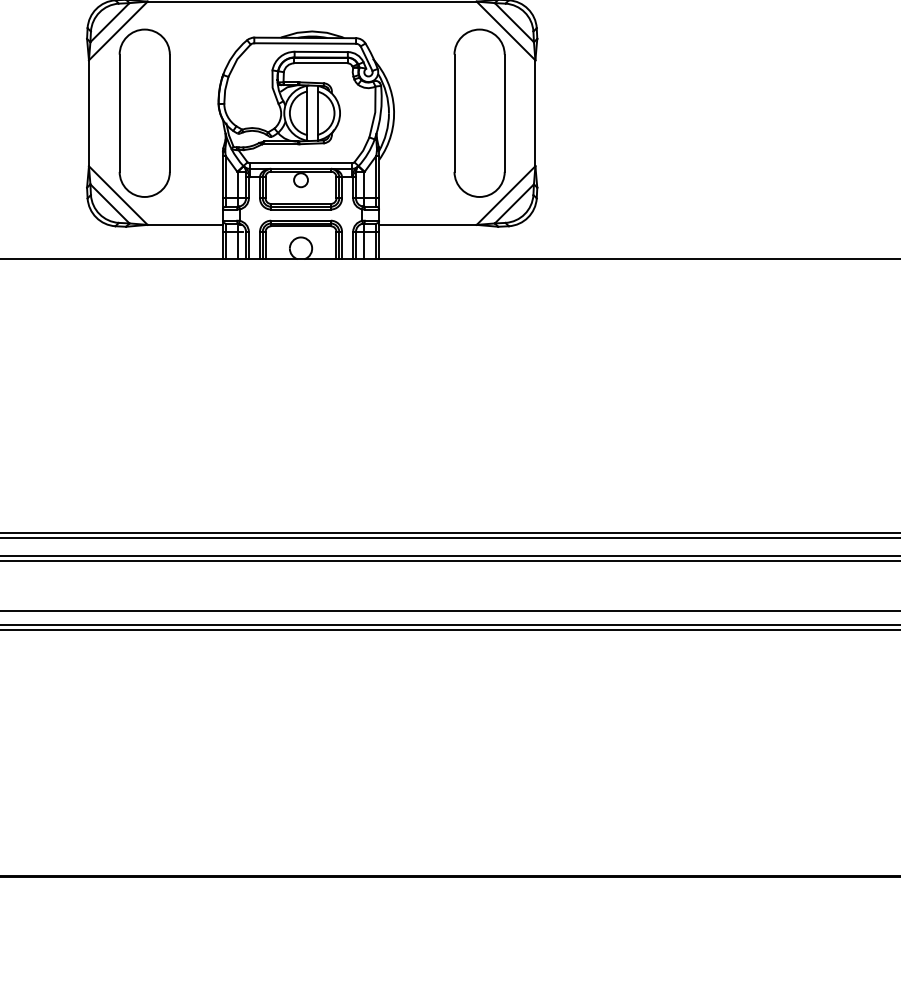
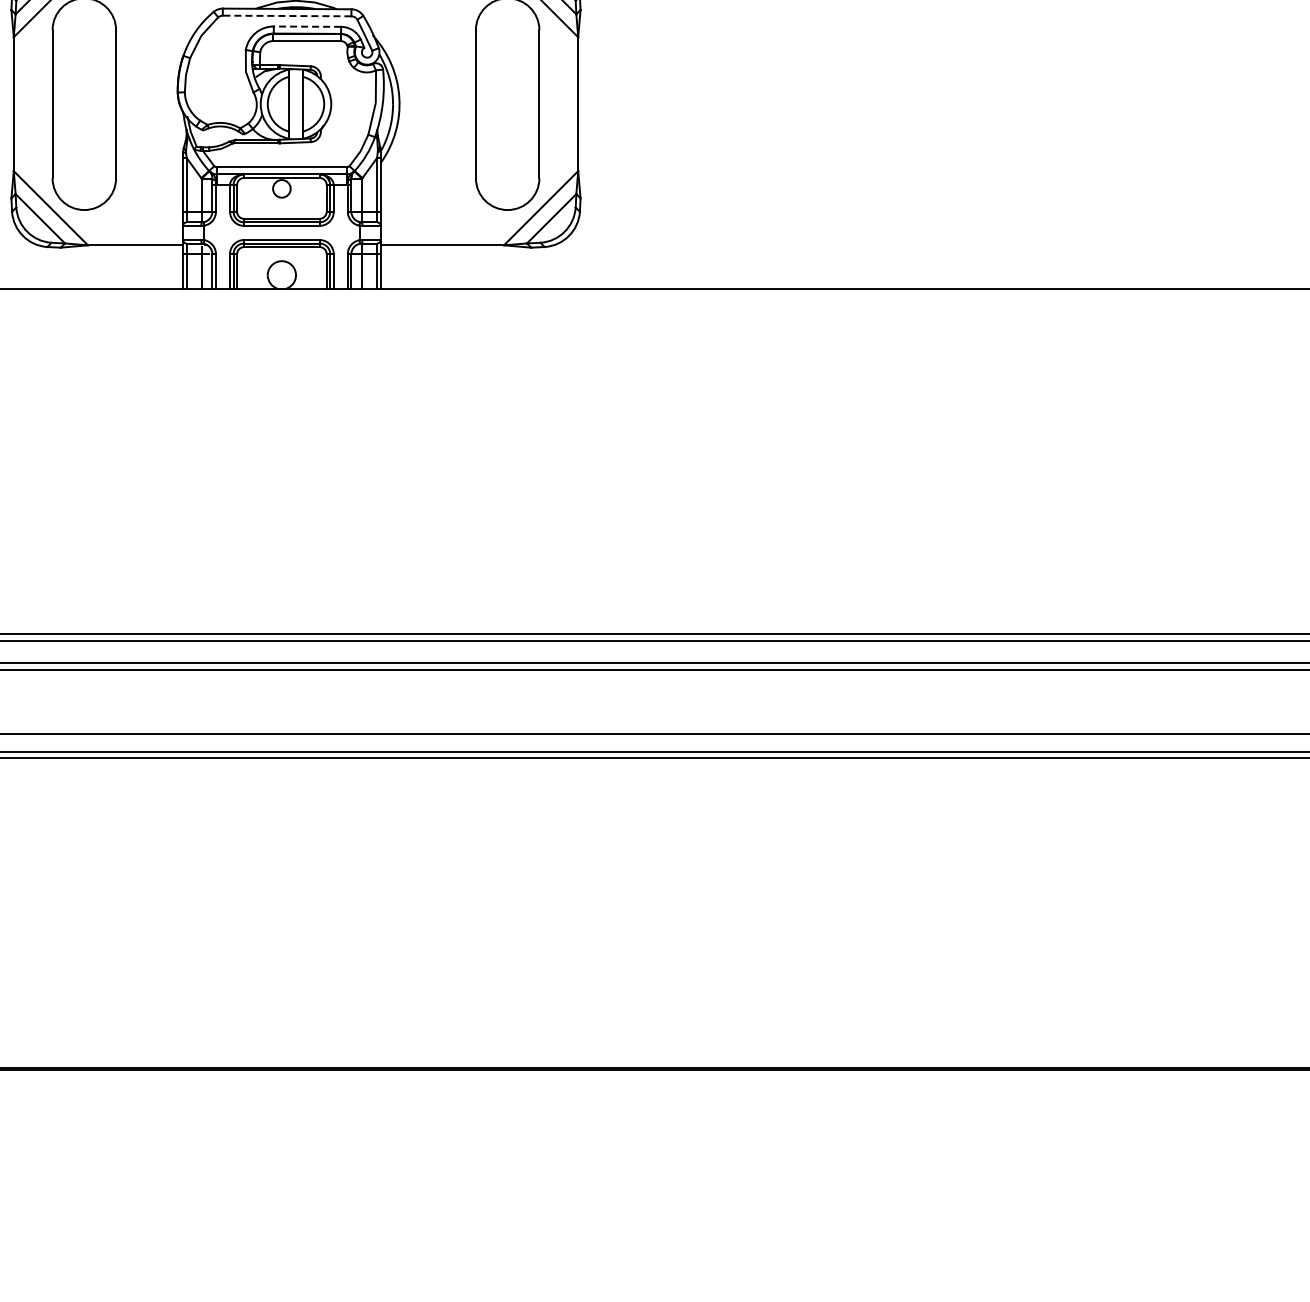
line: (304, 43) -> (286, 16), solid -> dashed
line: (321, 51) -> (307, 26), solid -> dashed

